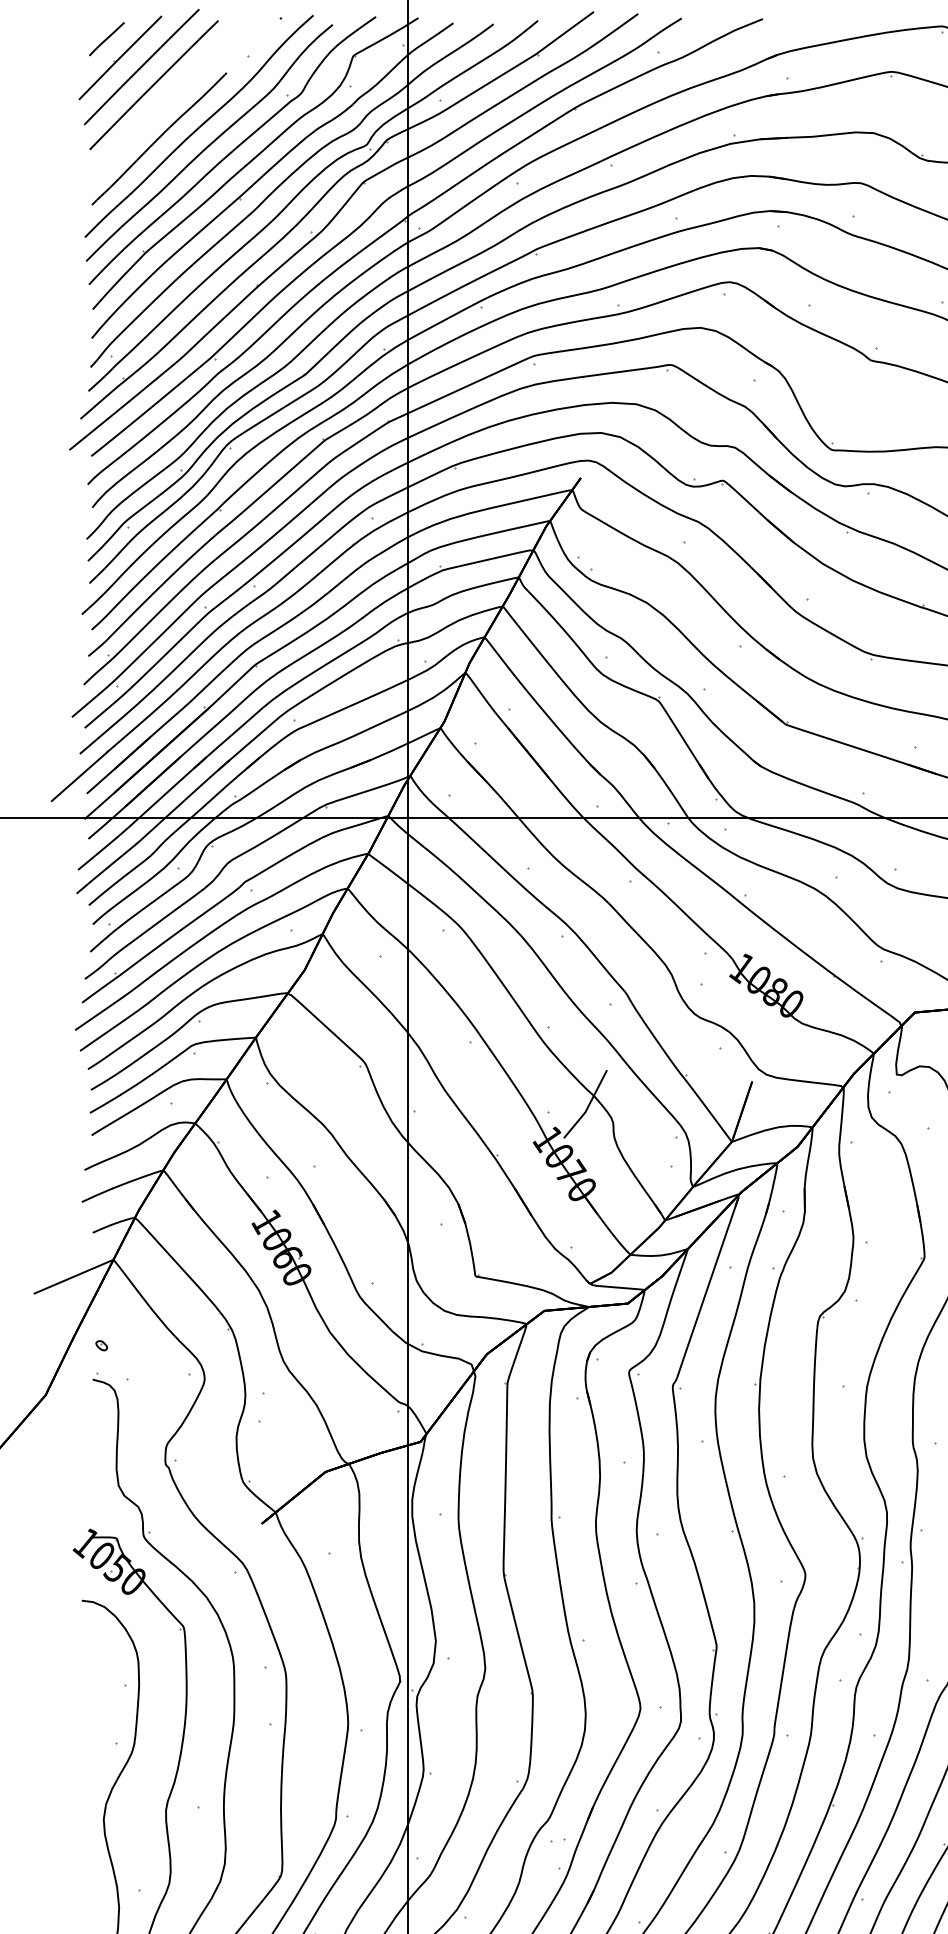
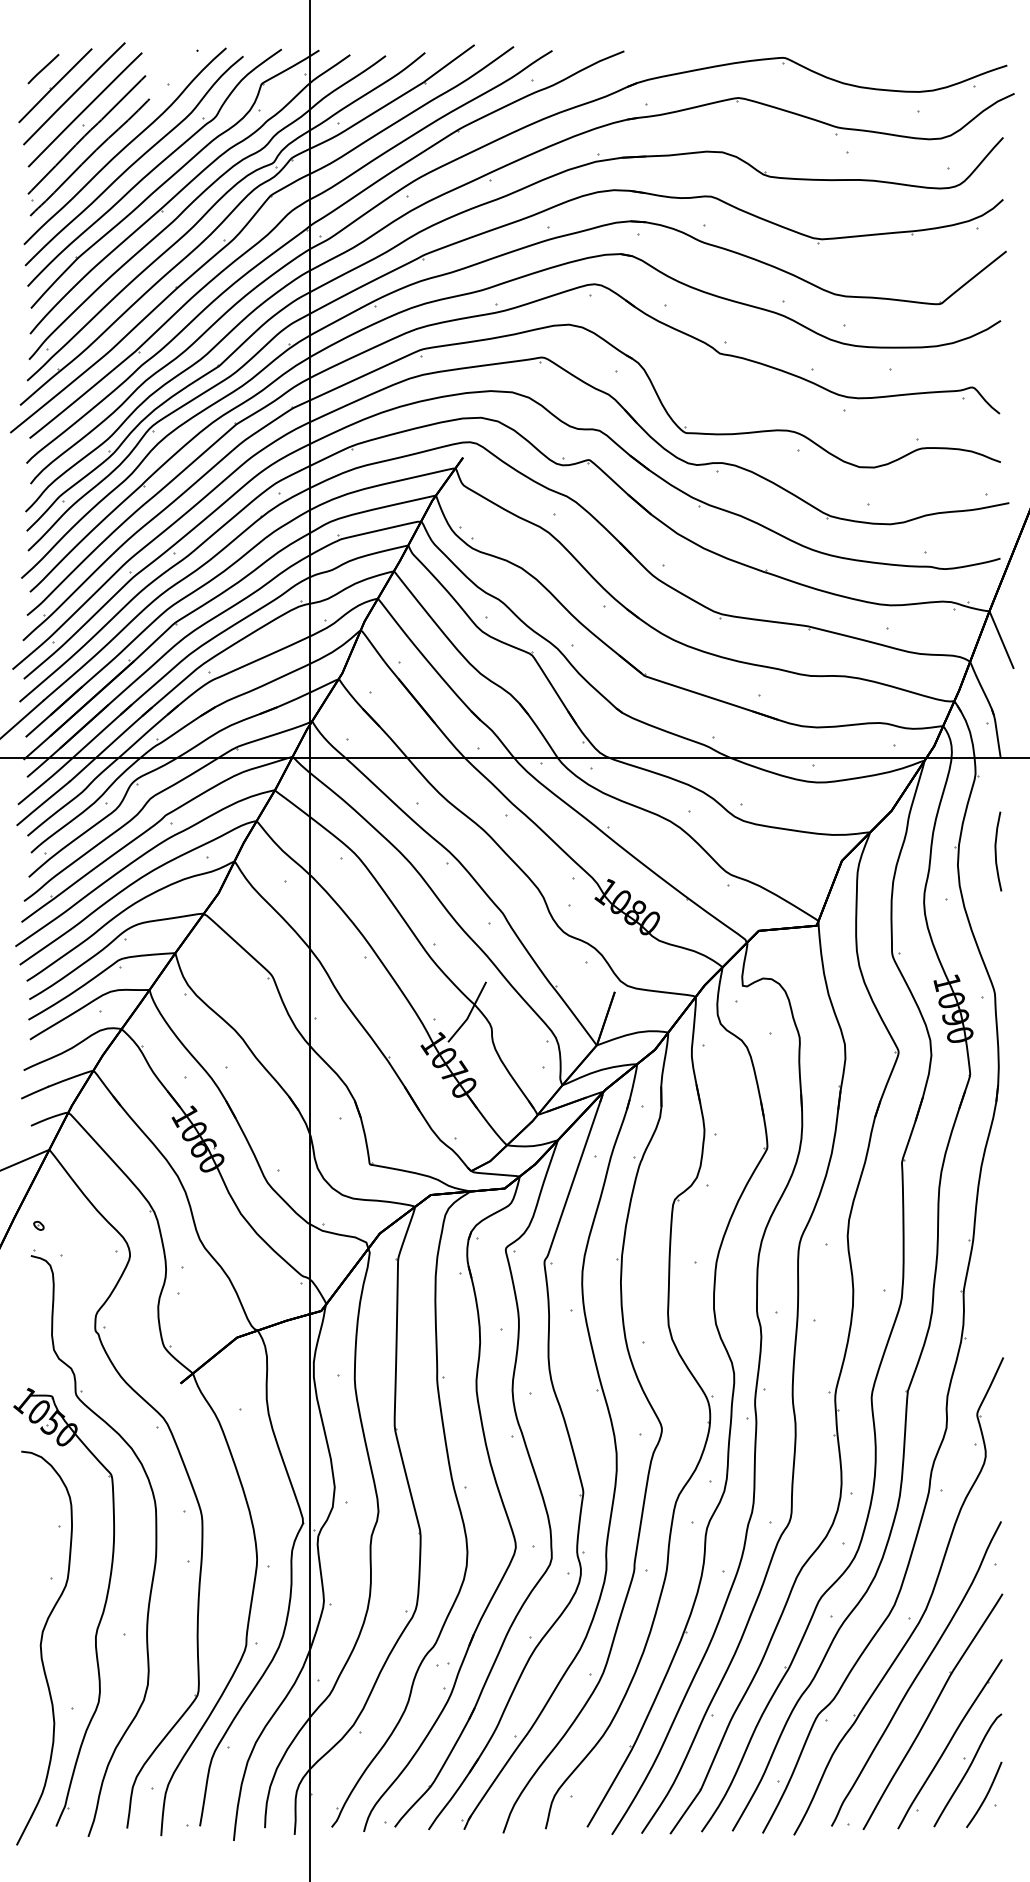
part: (155, 117) -> (86, 138), added

